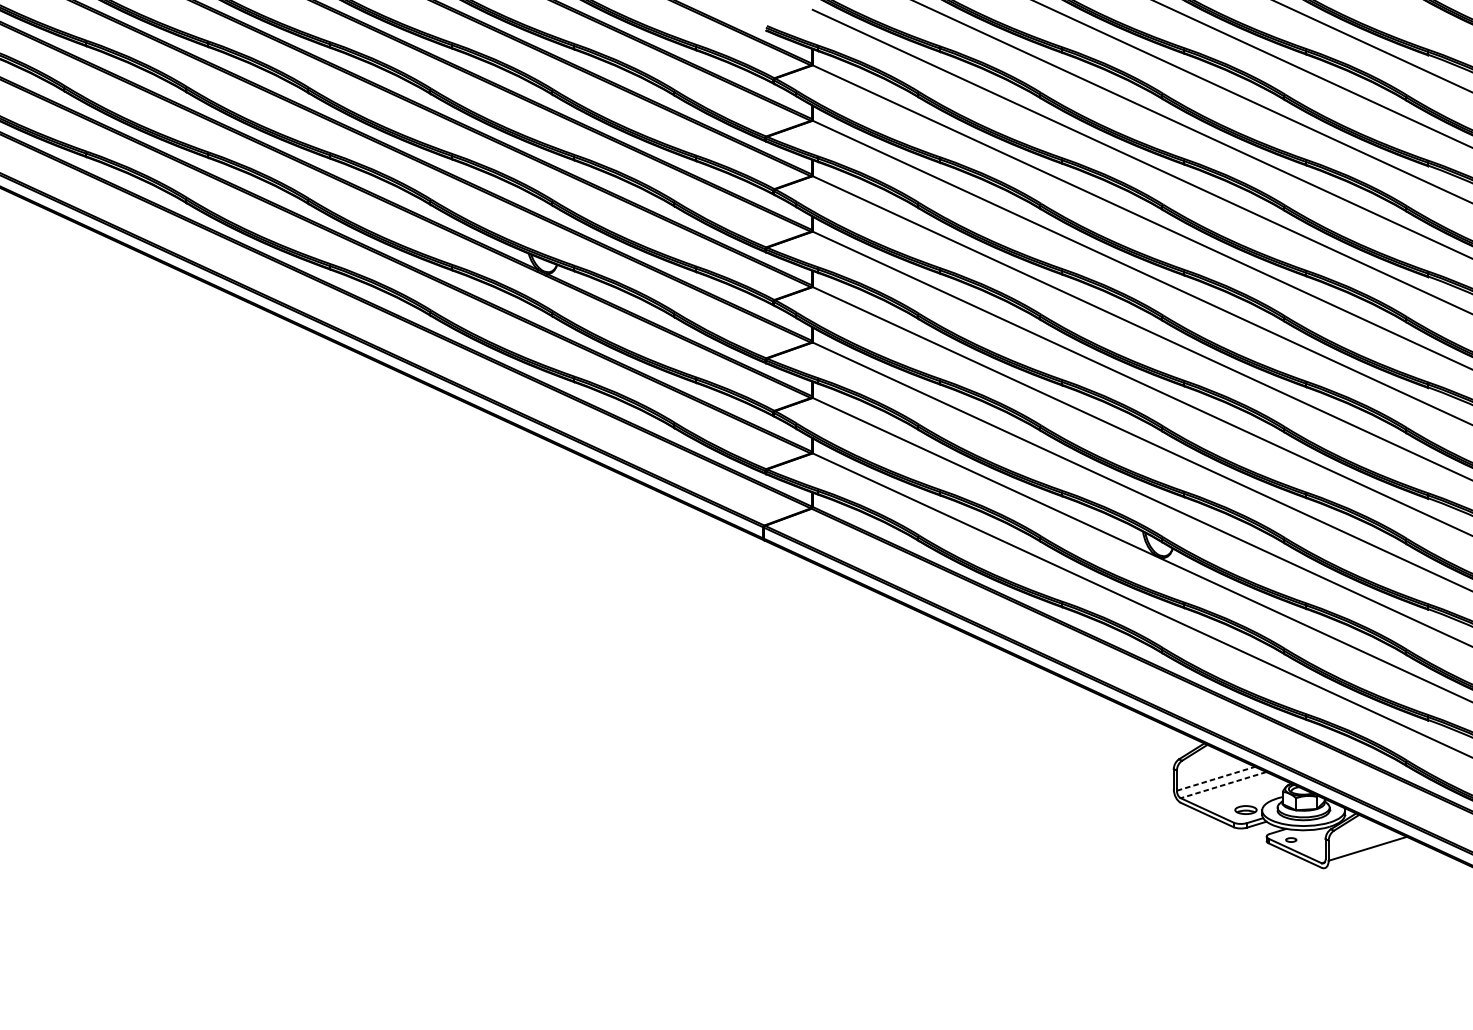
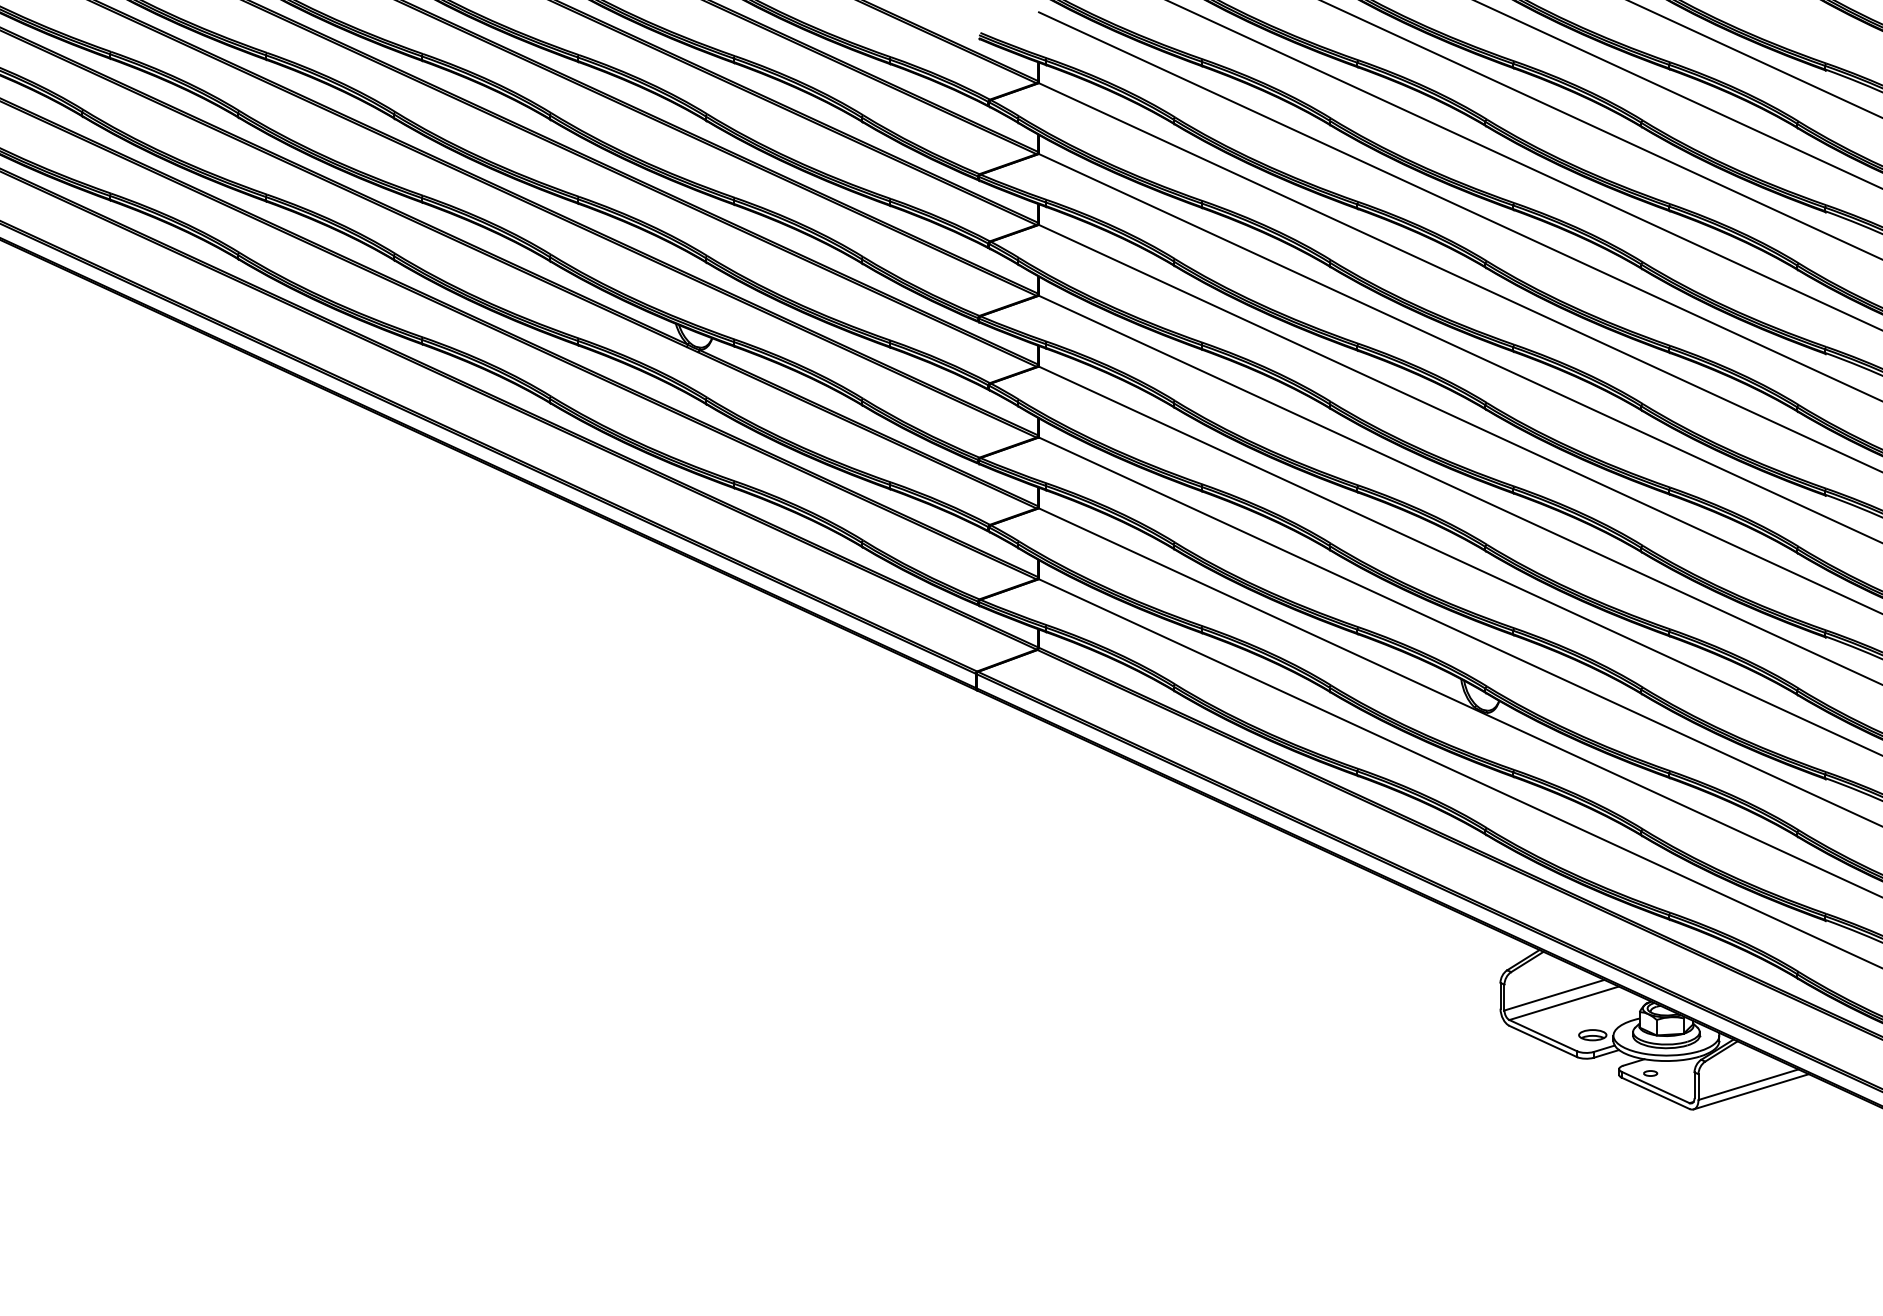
line: (1216, 779) -> (1554, 995), dashed -> solid
line: (1223, 785) -> (1563, 1003), dashed -> solid
line: (1369, 854) -> (1750, 1091), added

